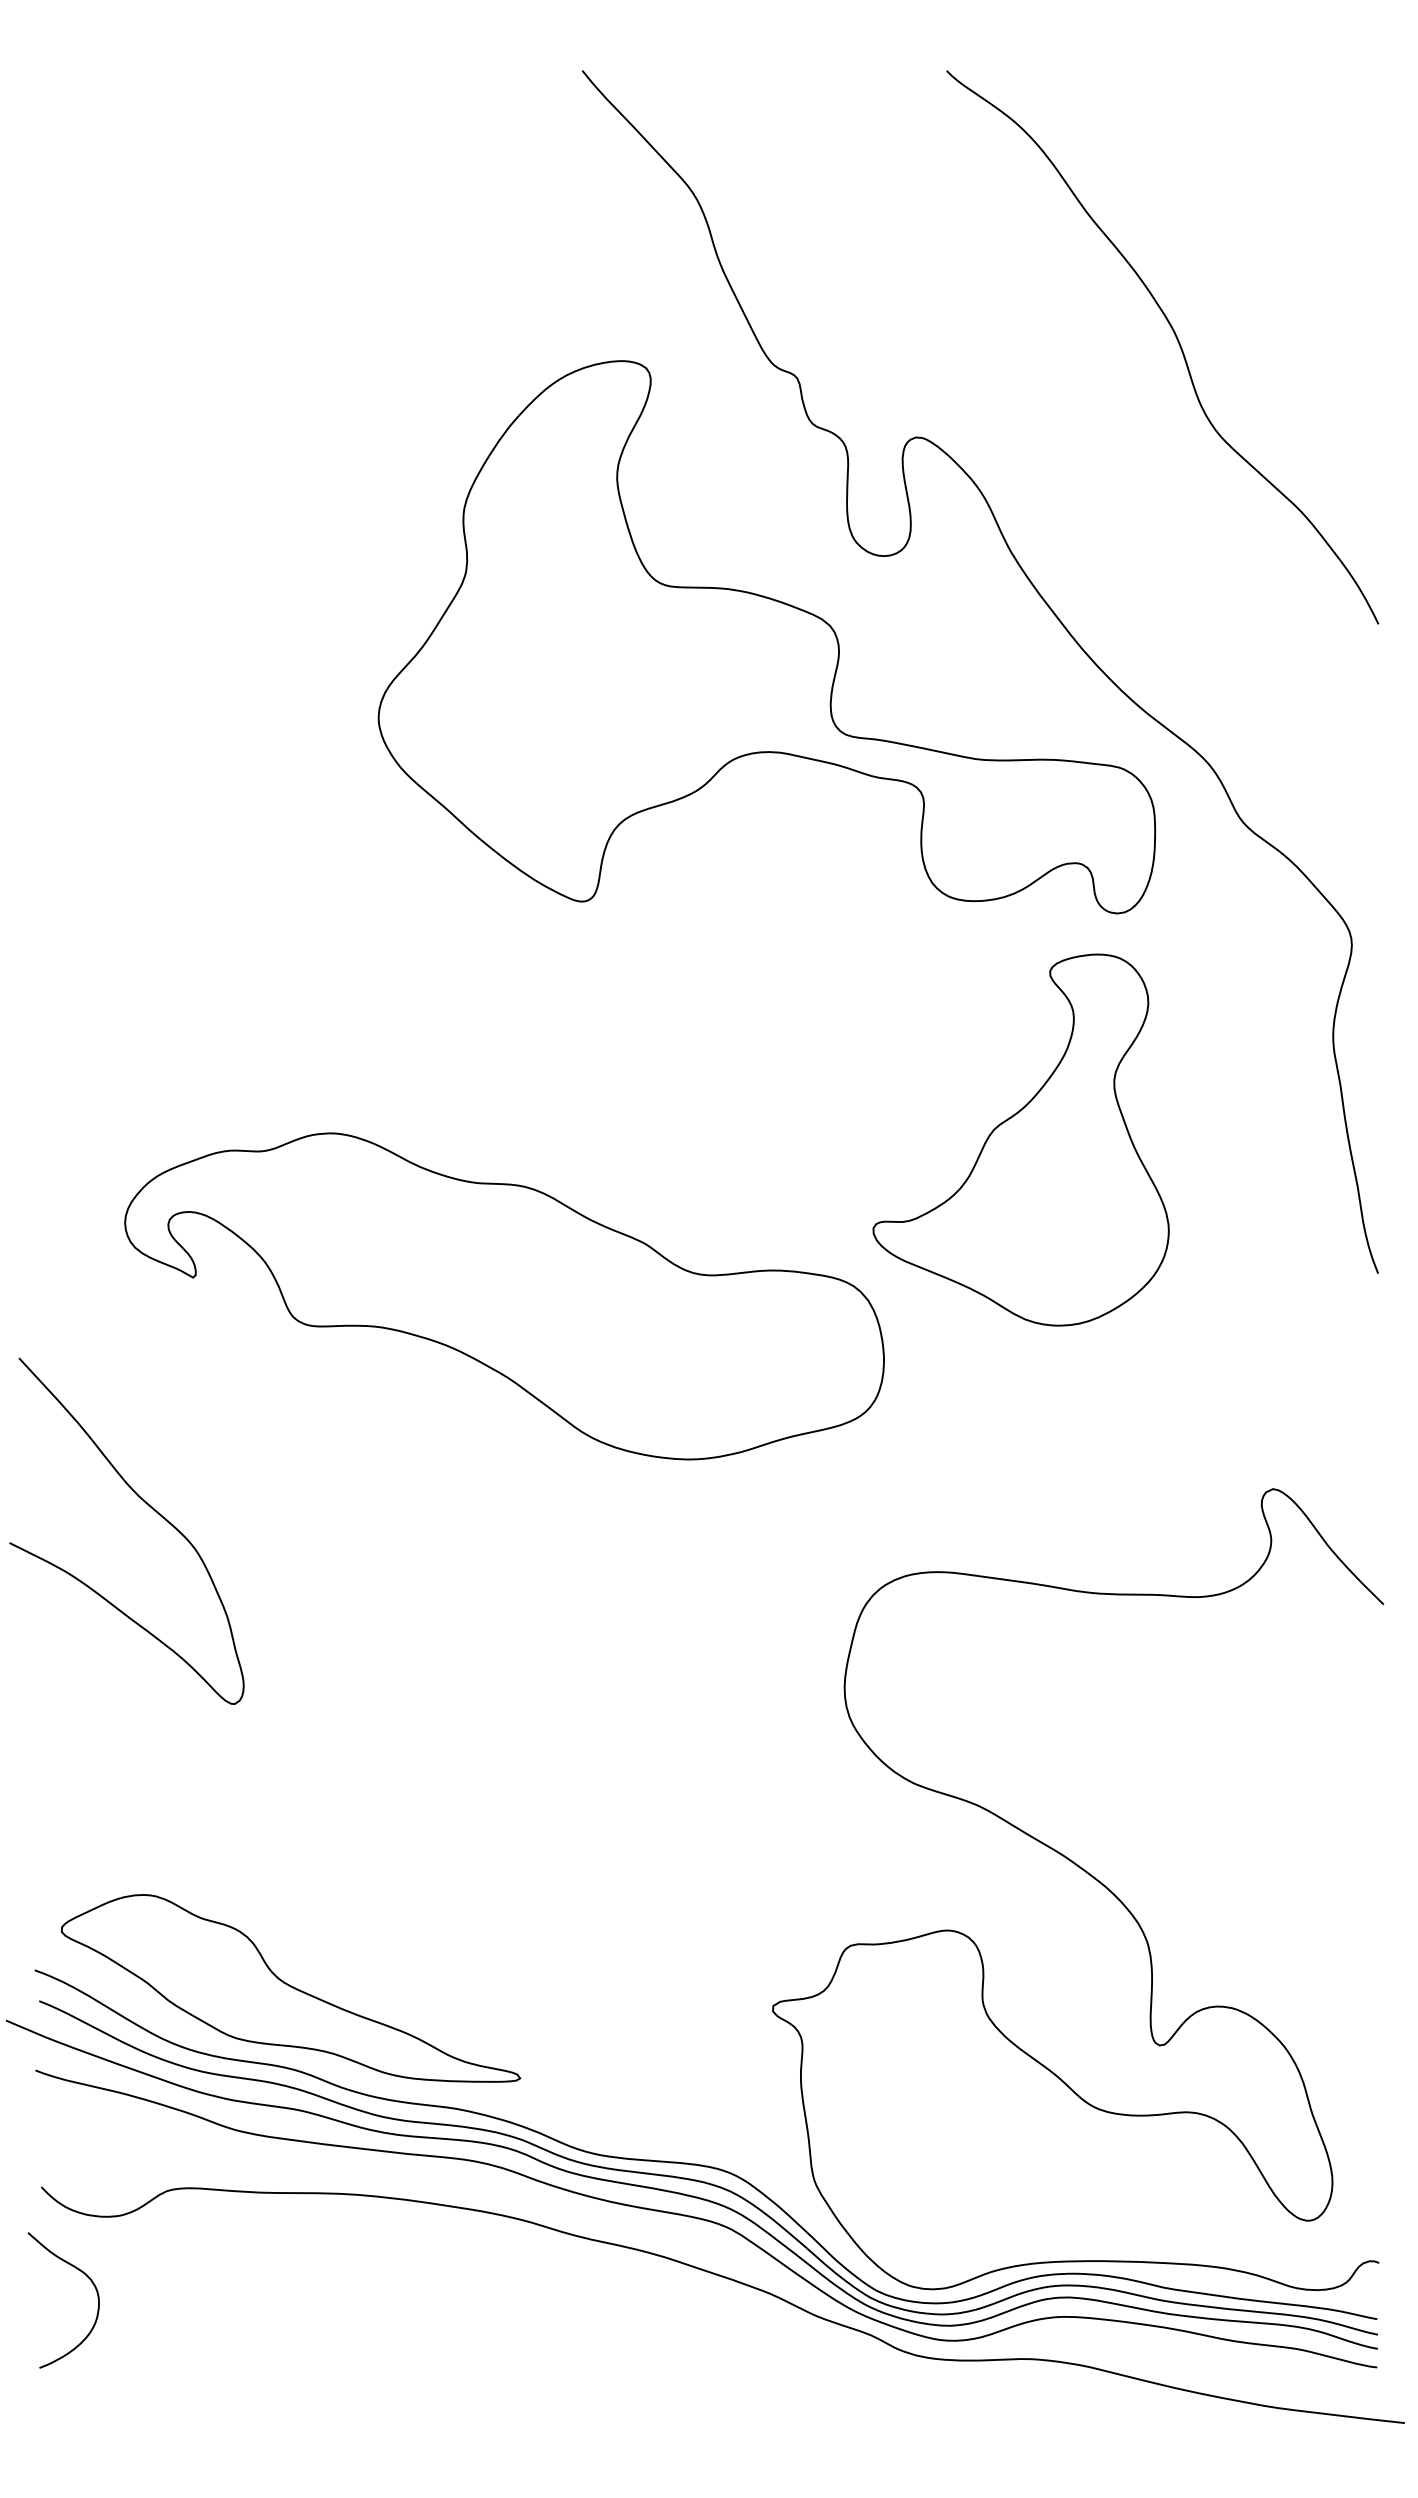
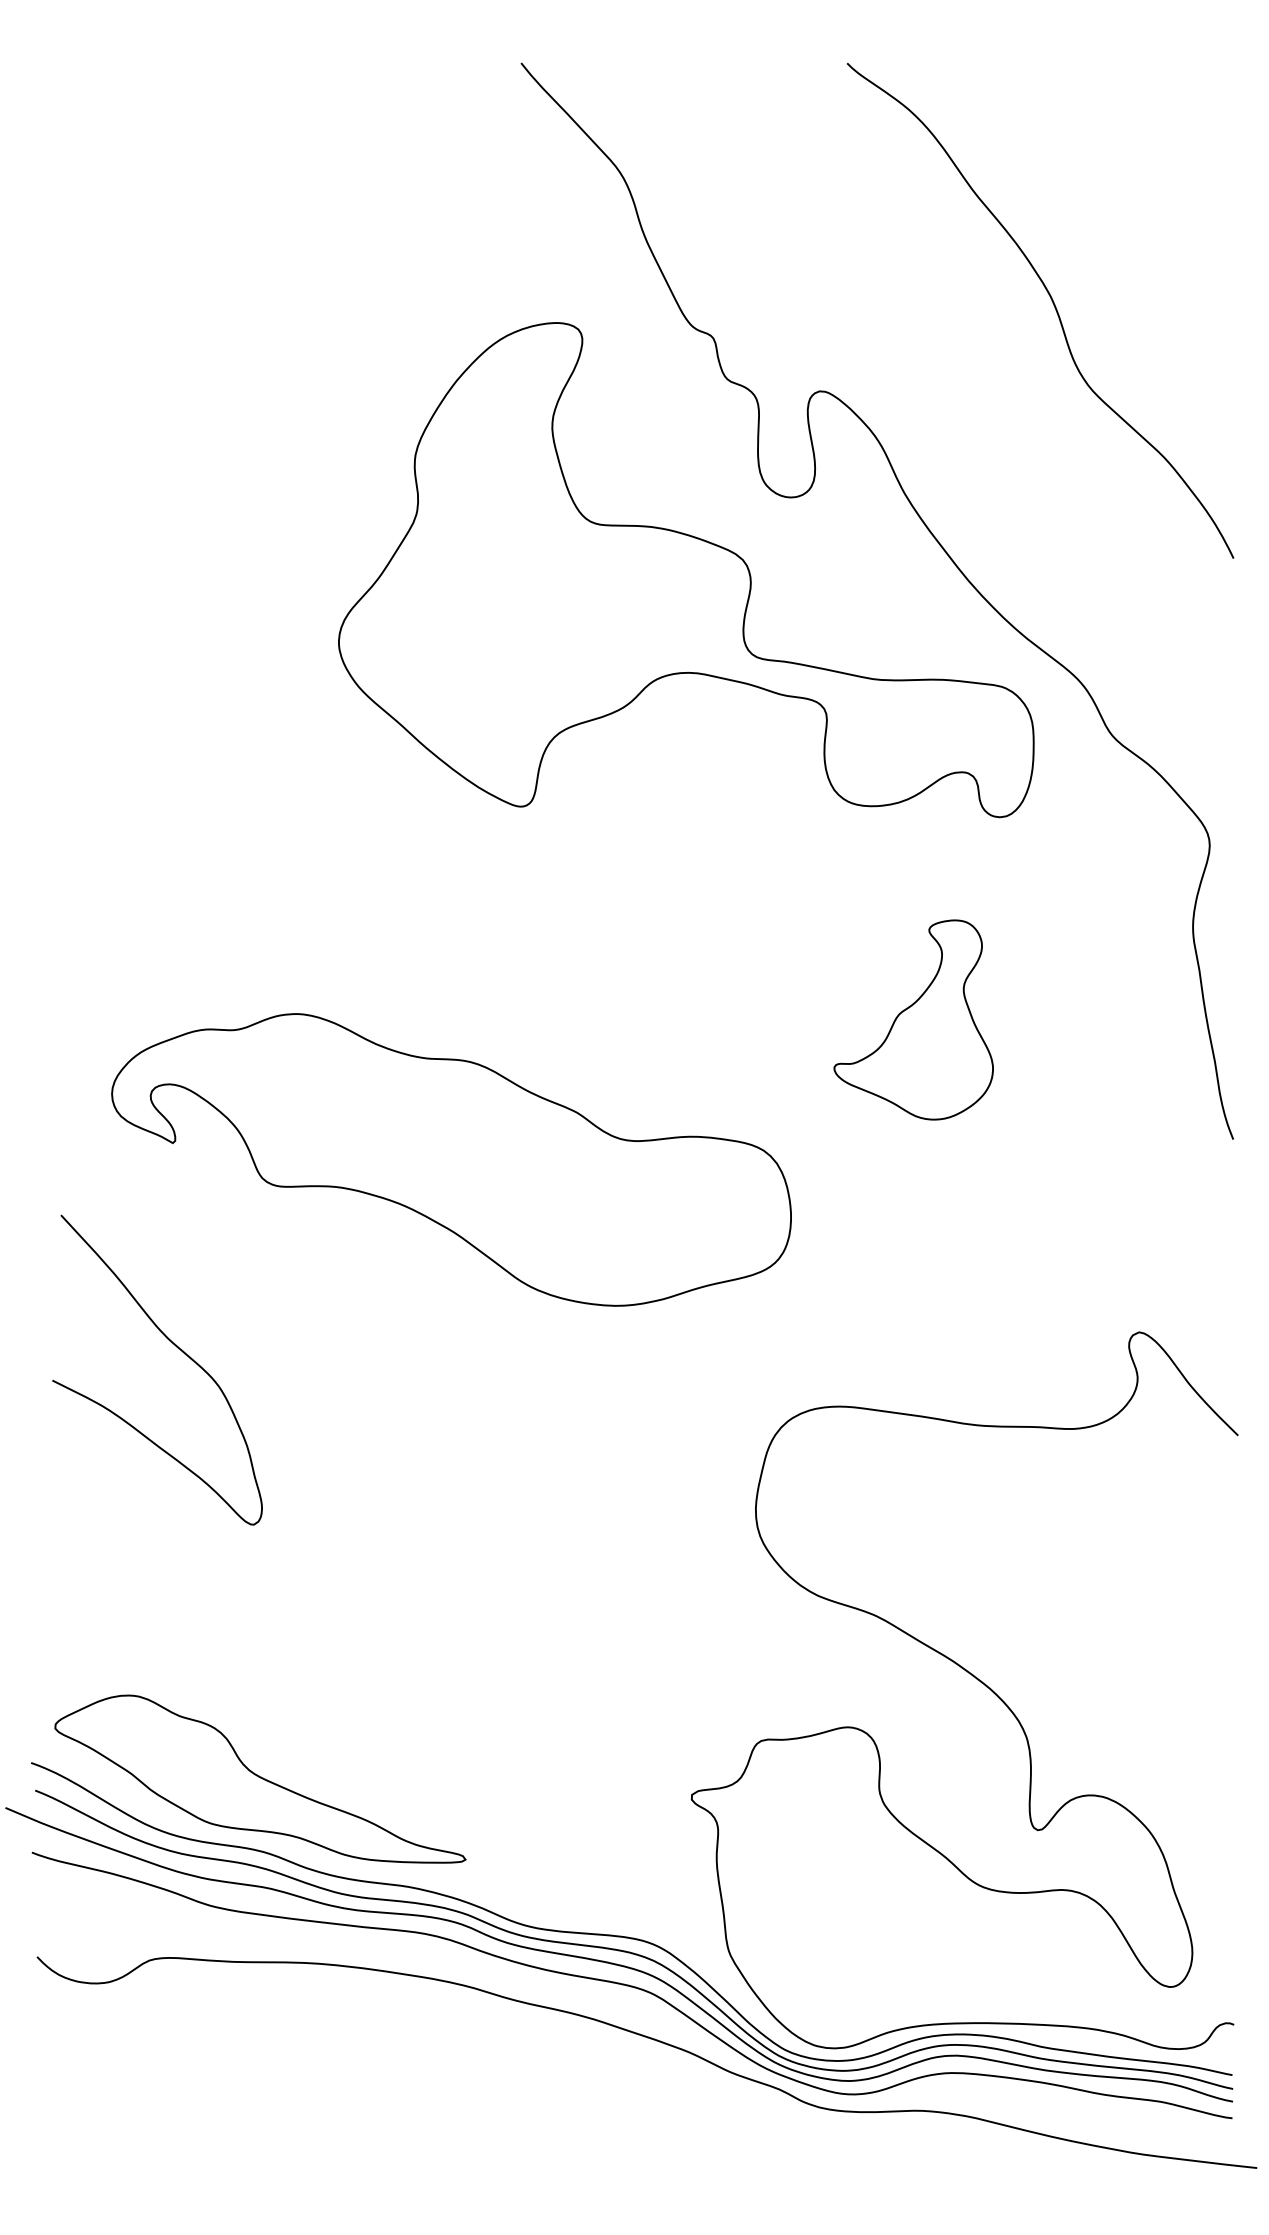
part: (1020, 1139) -> (913, 1019), size x0.6
curve: (147, 1505) -> (175, 1347), moved
curve: (92, 2284) -> (82, 2044), removed

